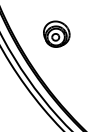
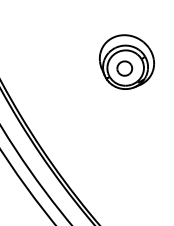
part: (56, 33) -> (126, 60), moved

